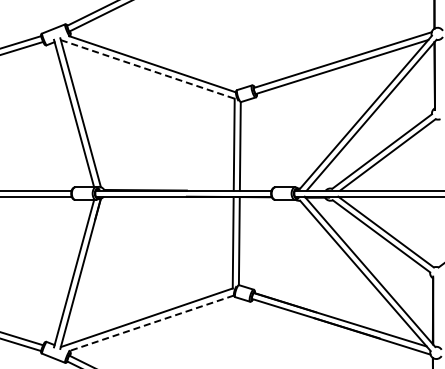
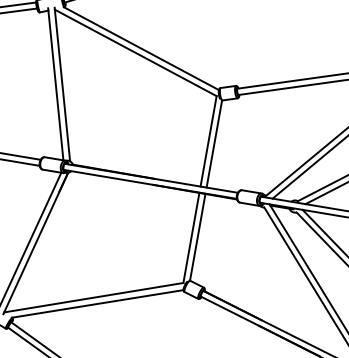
line: (147, 69) -> (135, 52), dashed -> solid
line: (151, 323) -> (97, 304), dashed -> solid

